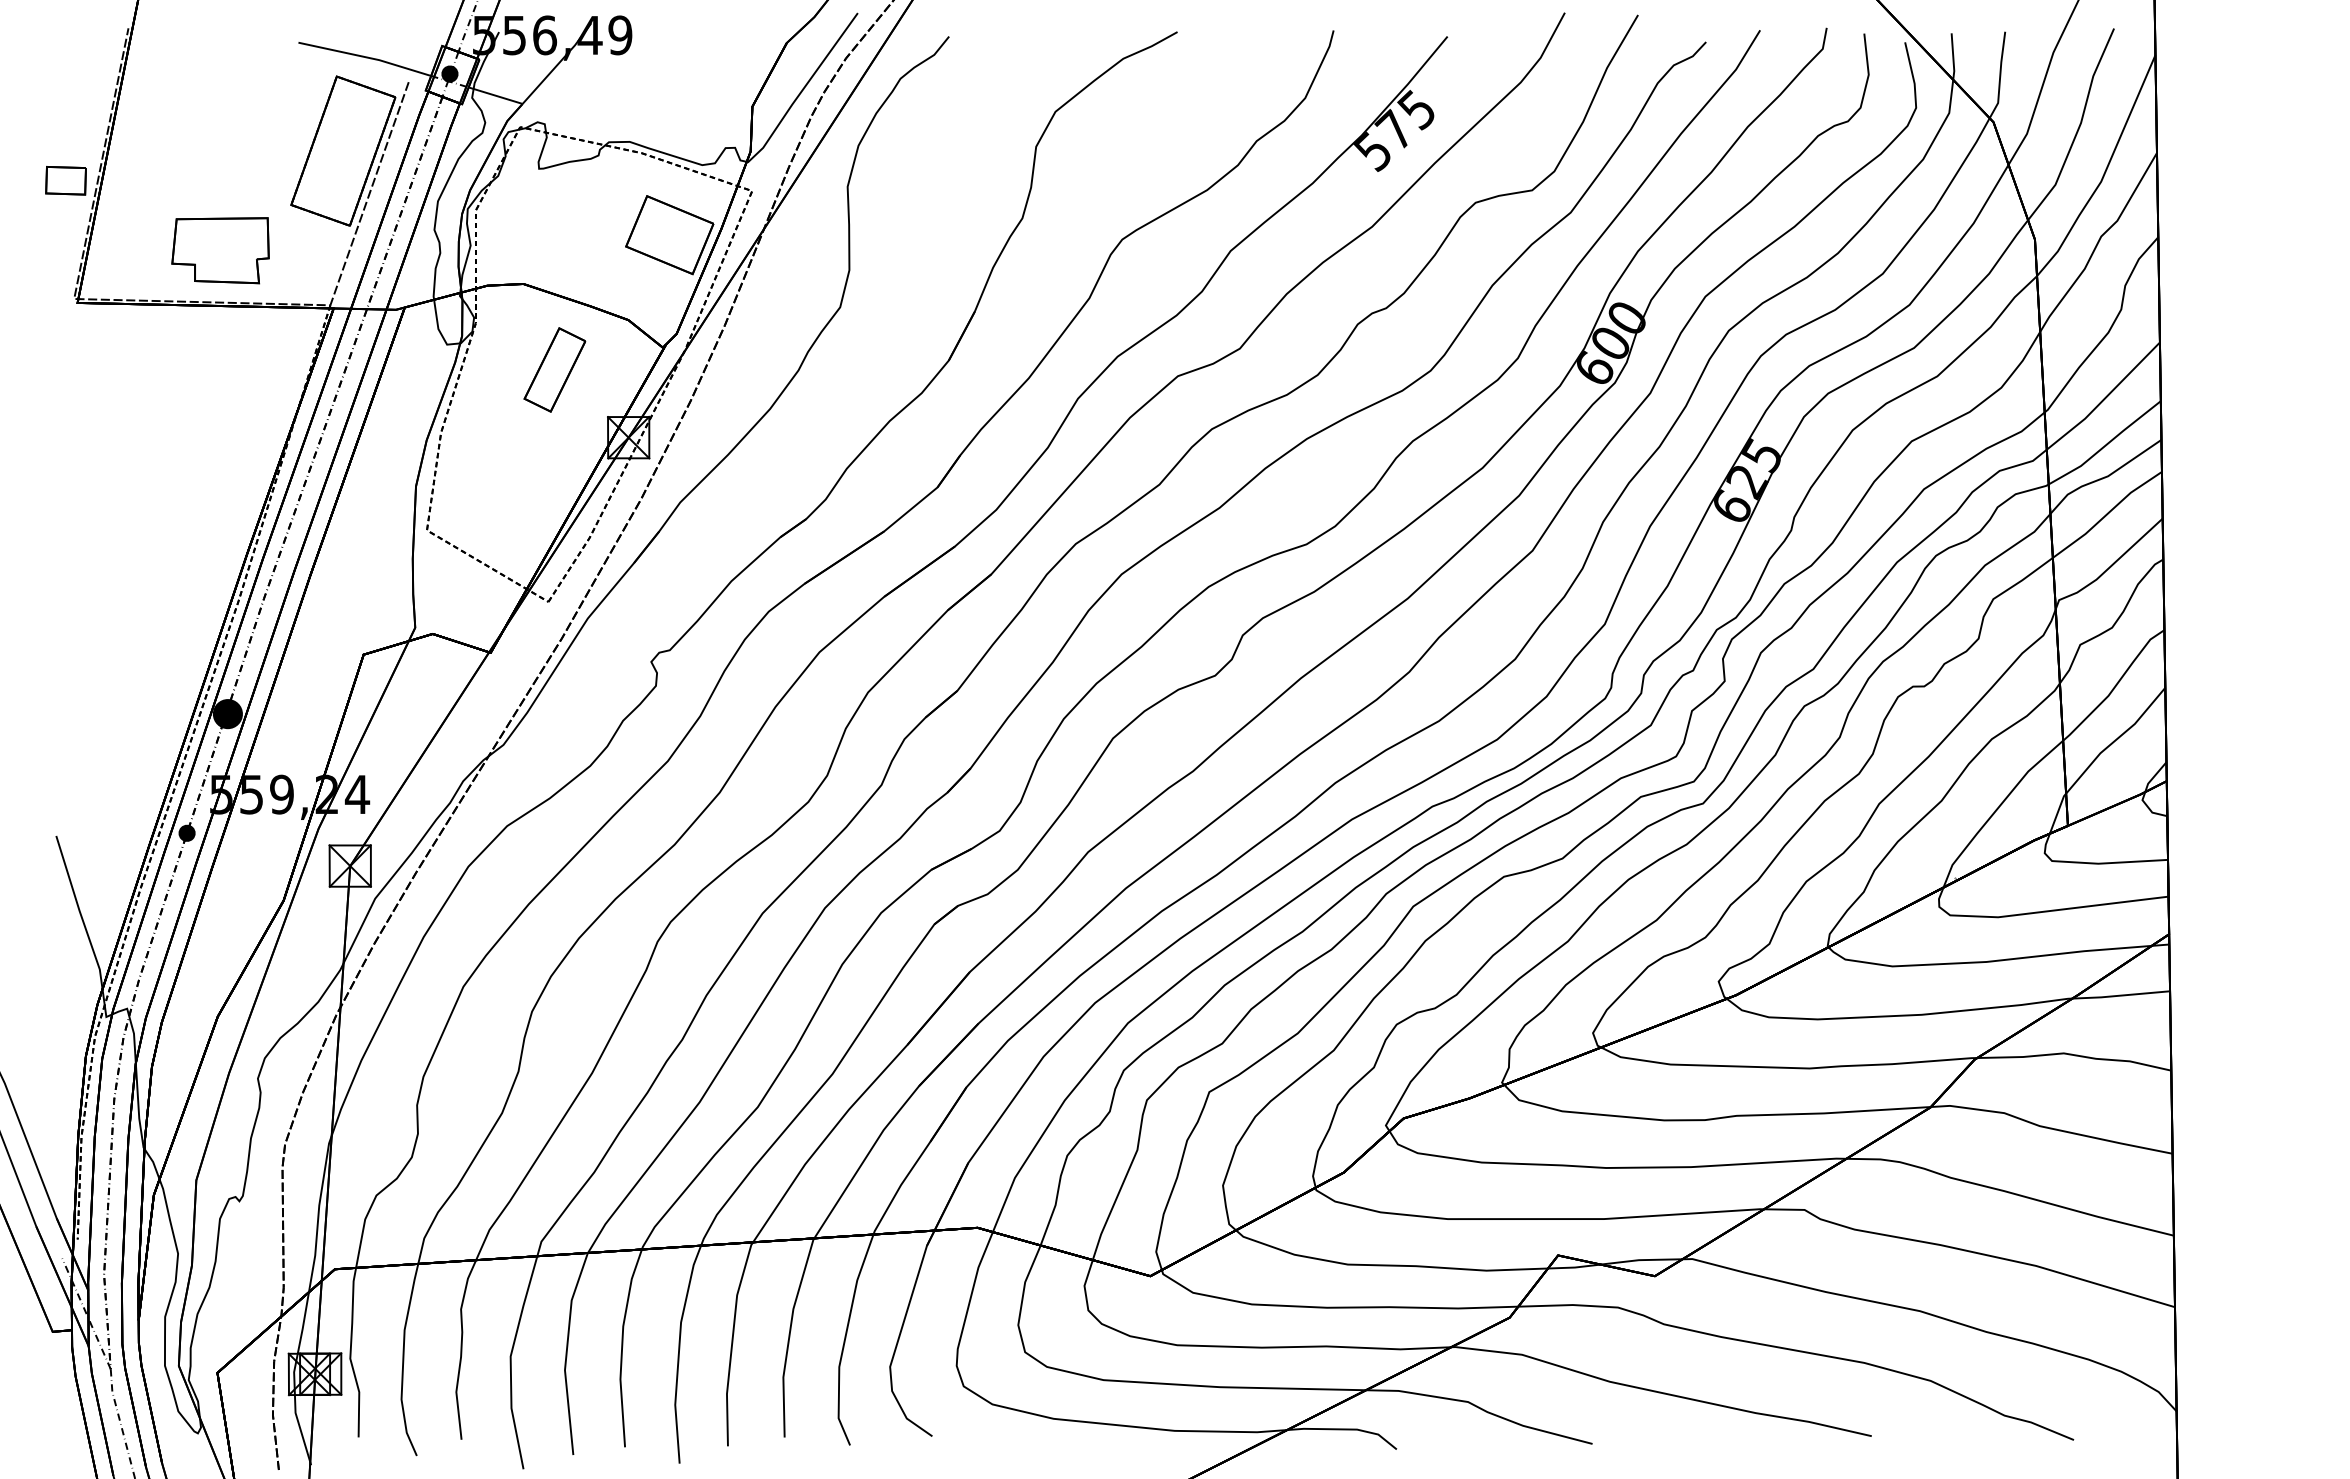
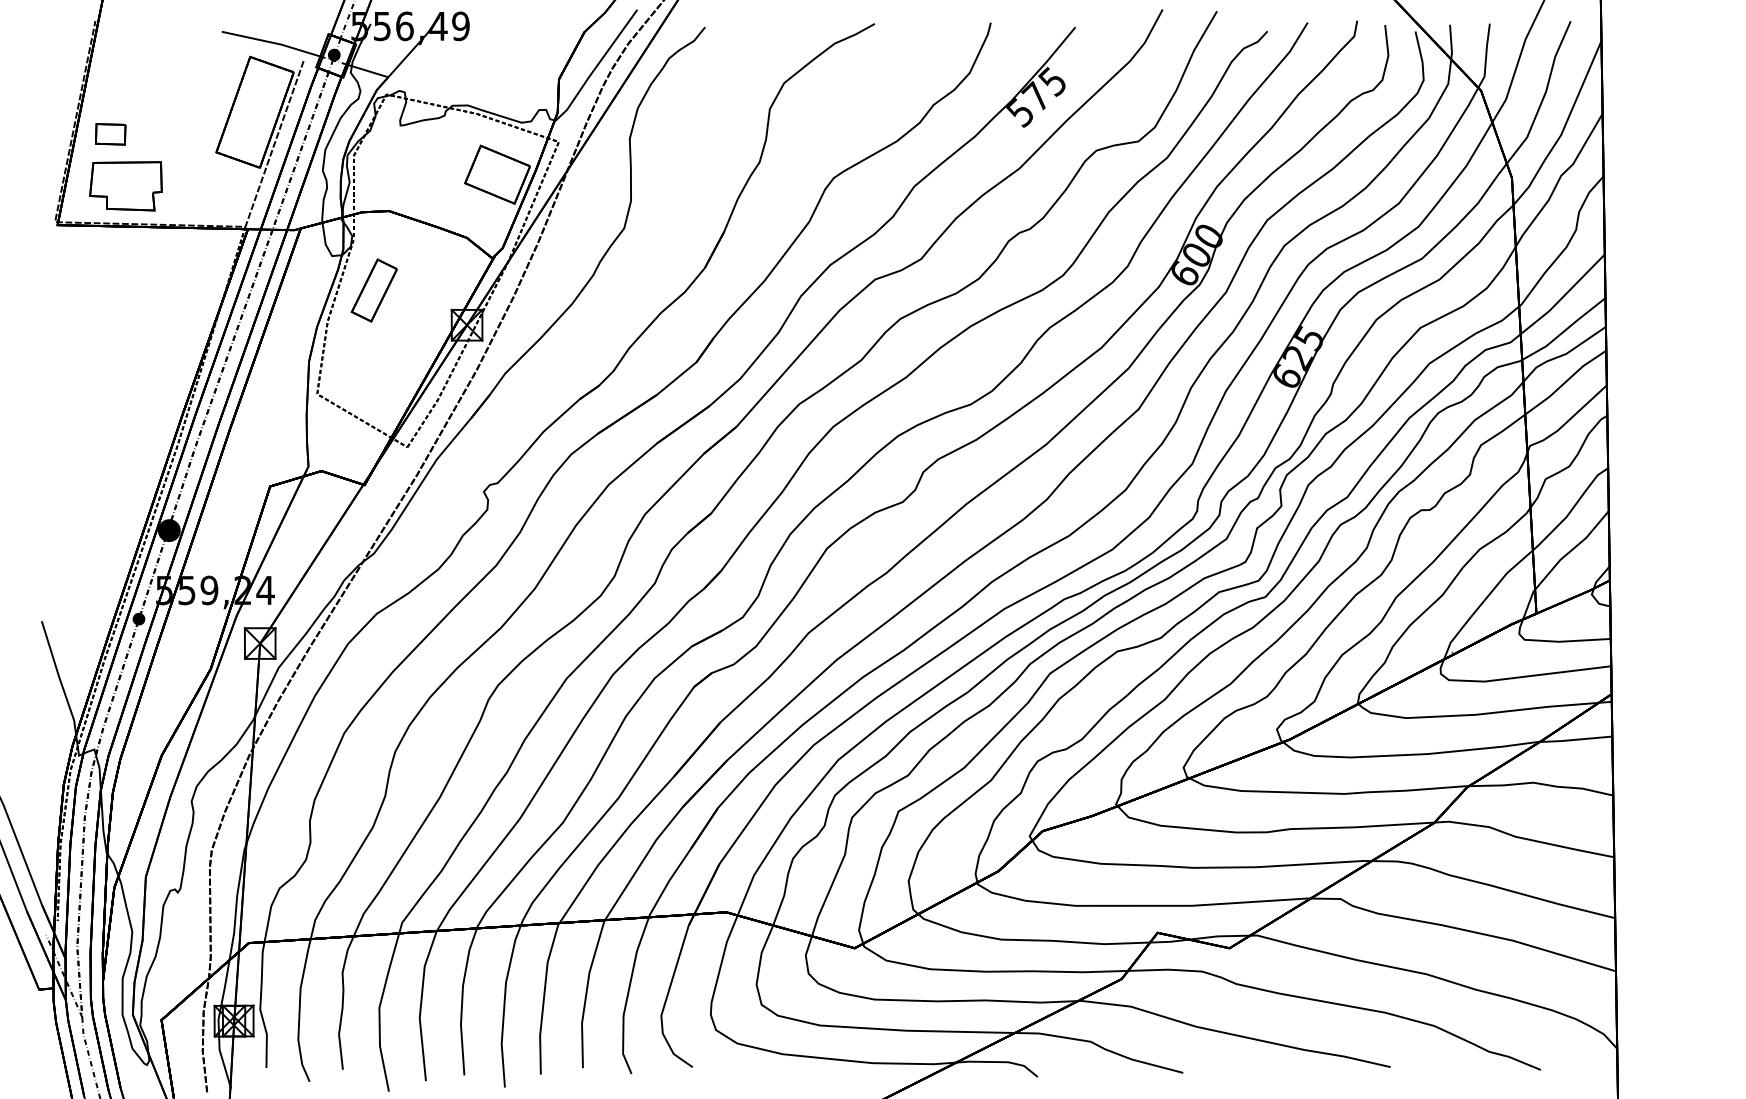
part: (65, 180) -> (110, 134), moved
part: (220, 250) -> (125, 186), moved
part: (554, 369) -> (374, 290), moved

